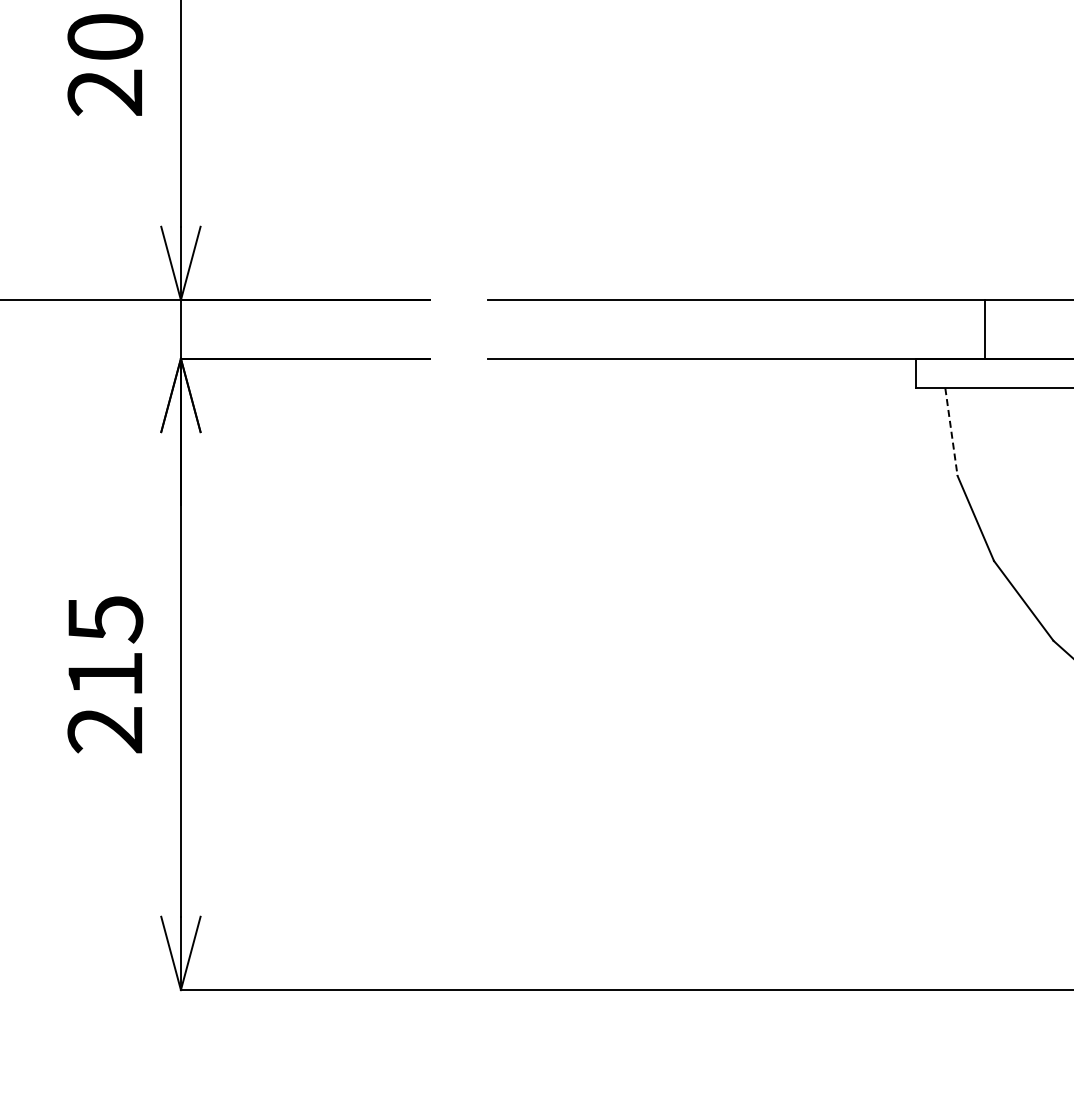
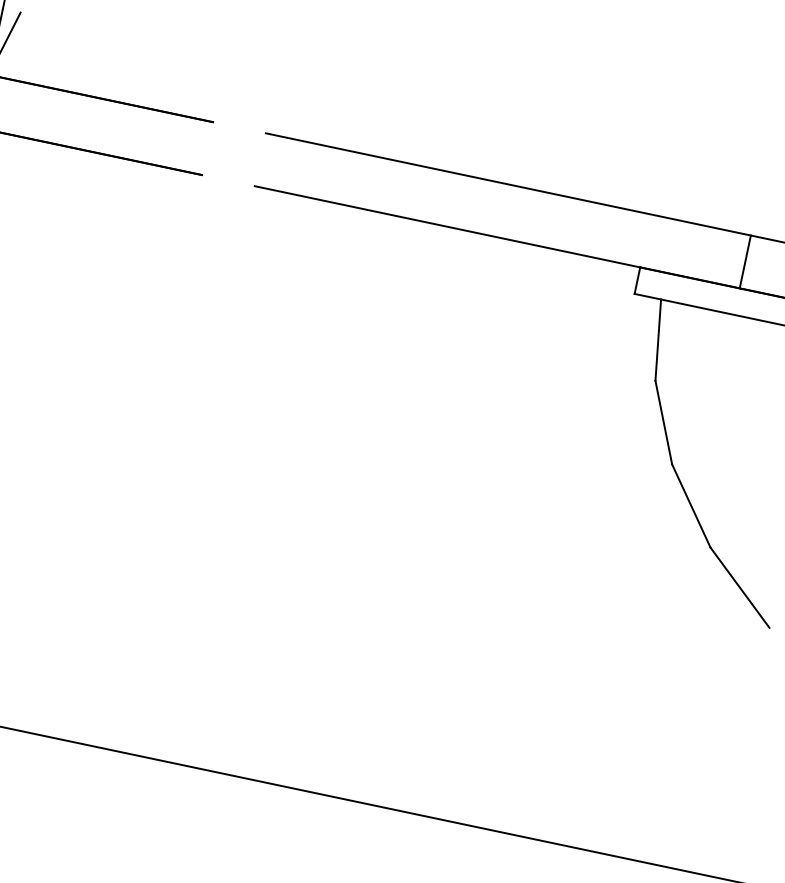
line: (985, 329) -> (745, 262), moved
line: (951, 432) -> (658, 340), dashed -> solid

